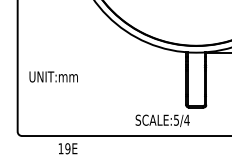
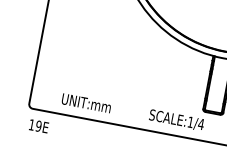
text: (53, 76) -> (86, 102), moved
text: (176, 119) -> (190, 121), SCALE:5/4 -> SCALE:1/4
text: (67, 148) -> (38, 125), moved

